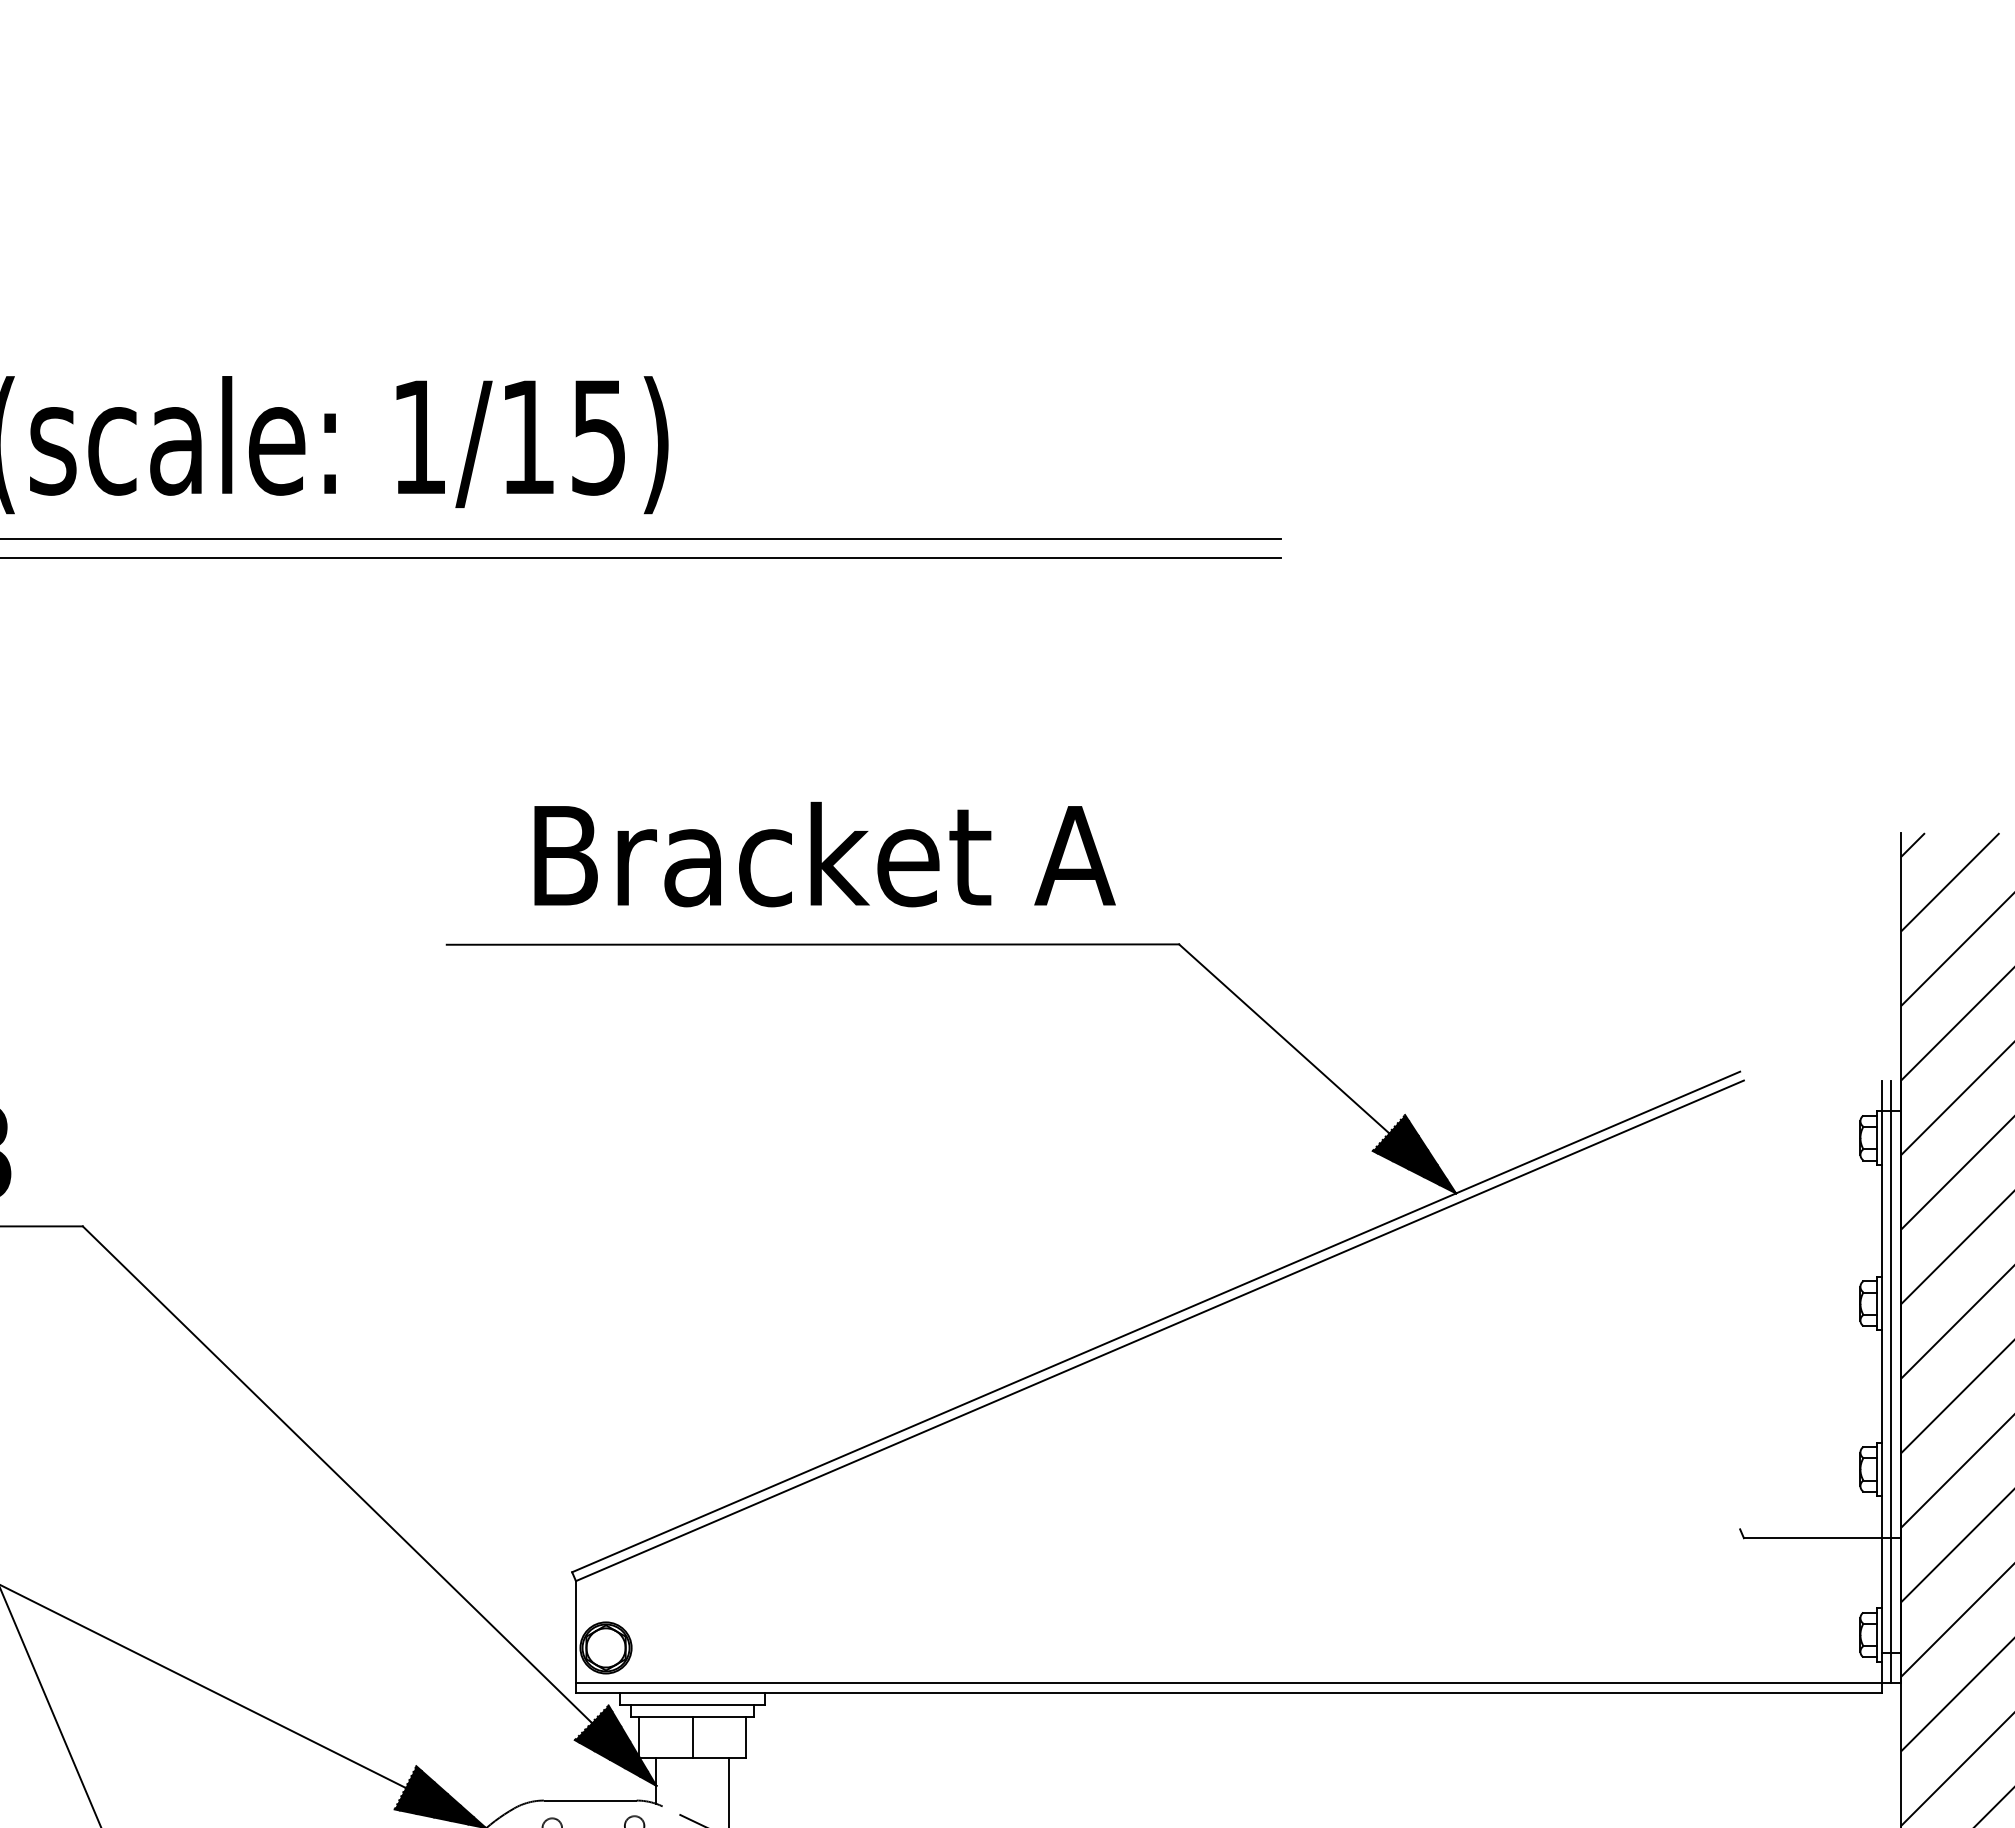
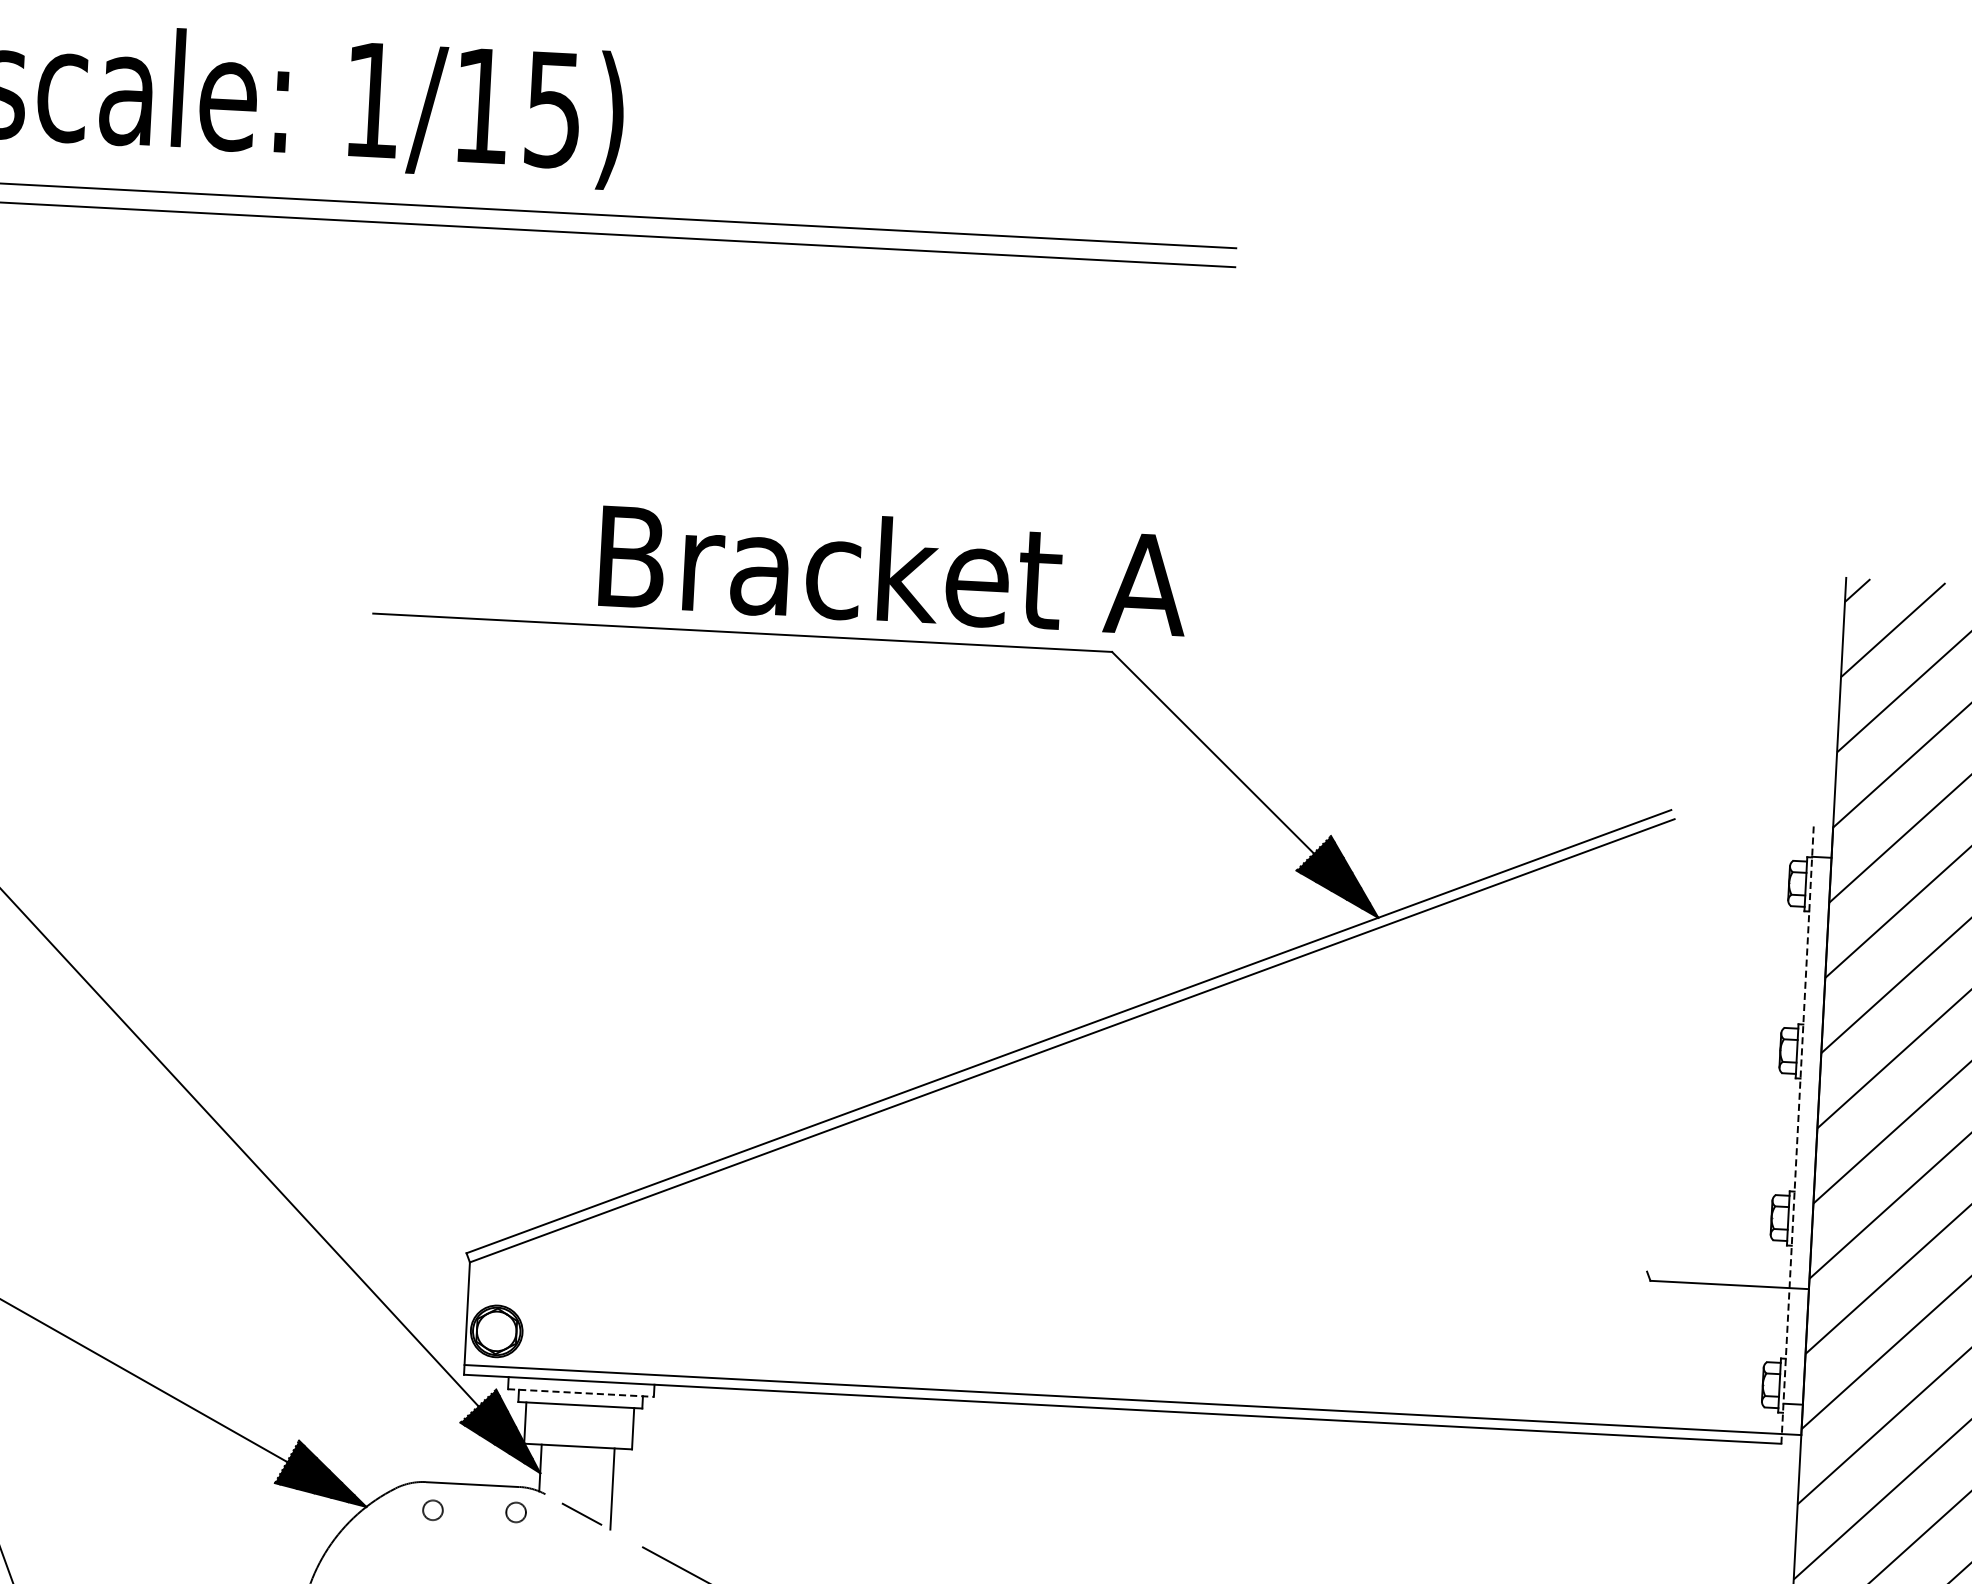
text: (824, 854) -> (893, 569), moved
line: (1891, 1381) -> (1807, 1130), removed
line: (1881, 1386) -> (1797, 1135), solid -> dashed
line: (693, 1704) -> (581, 1393), solid -> dashed
line: (692, 1736) -> (579, 1425), removed

